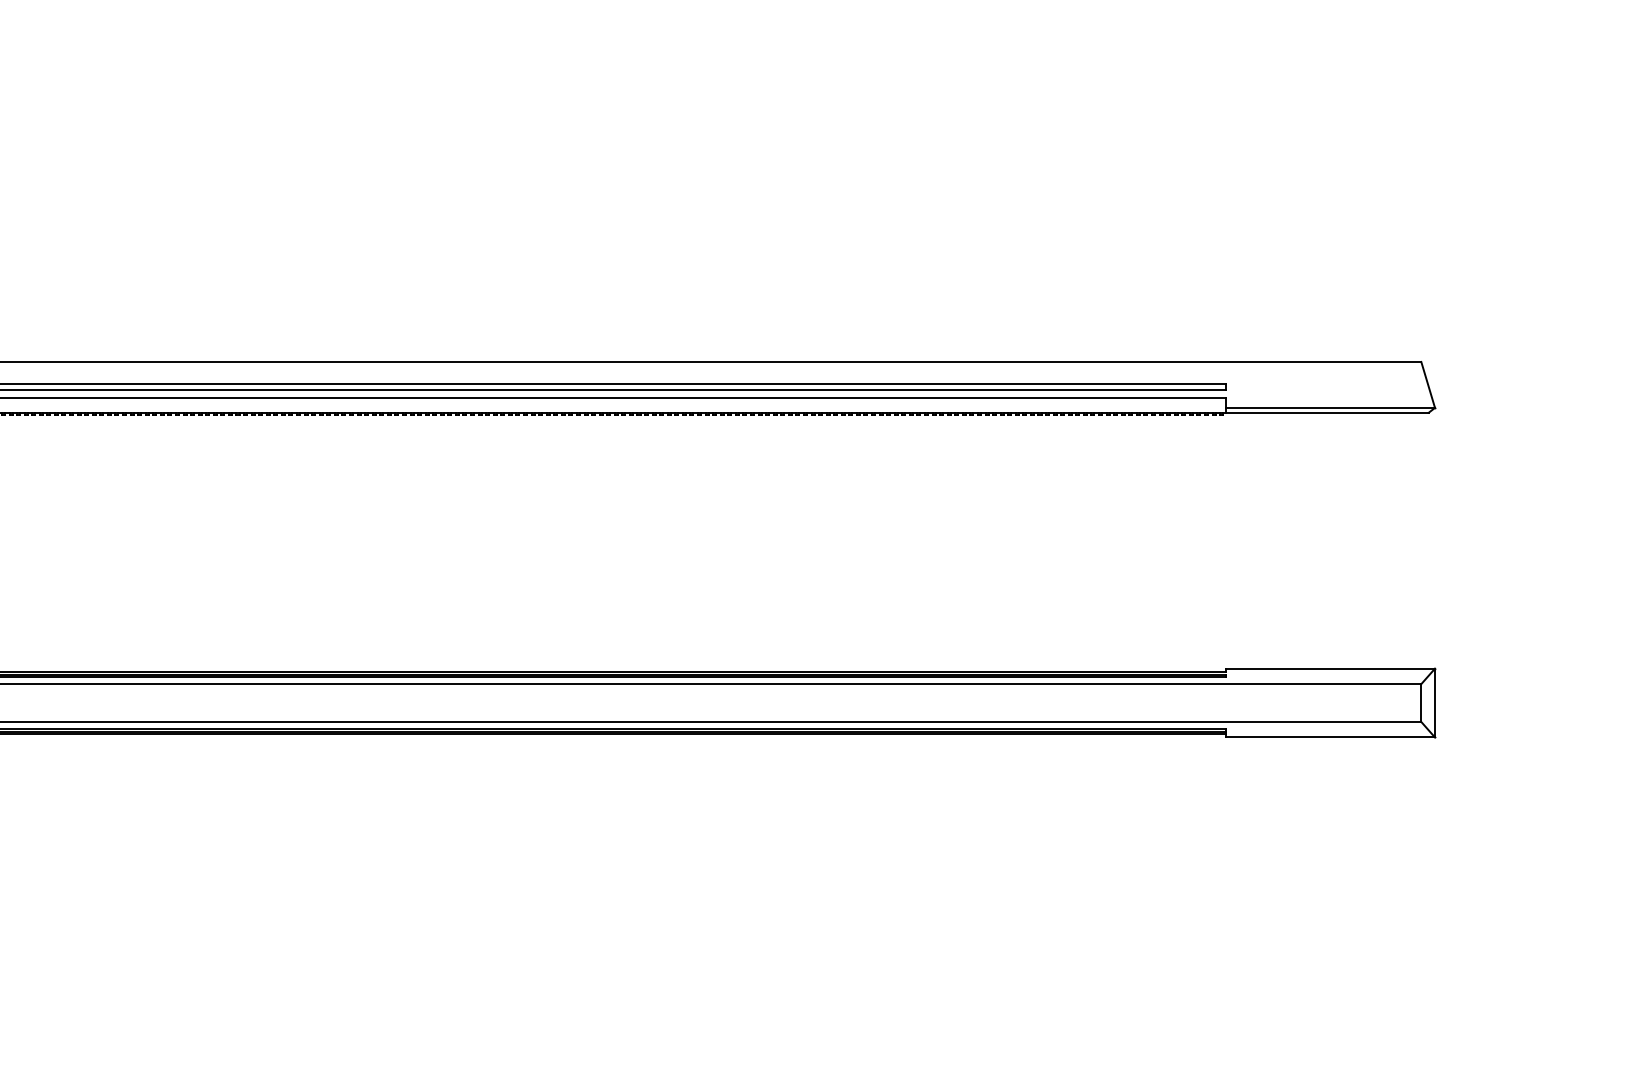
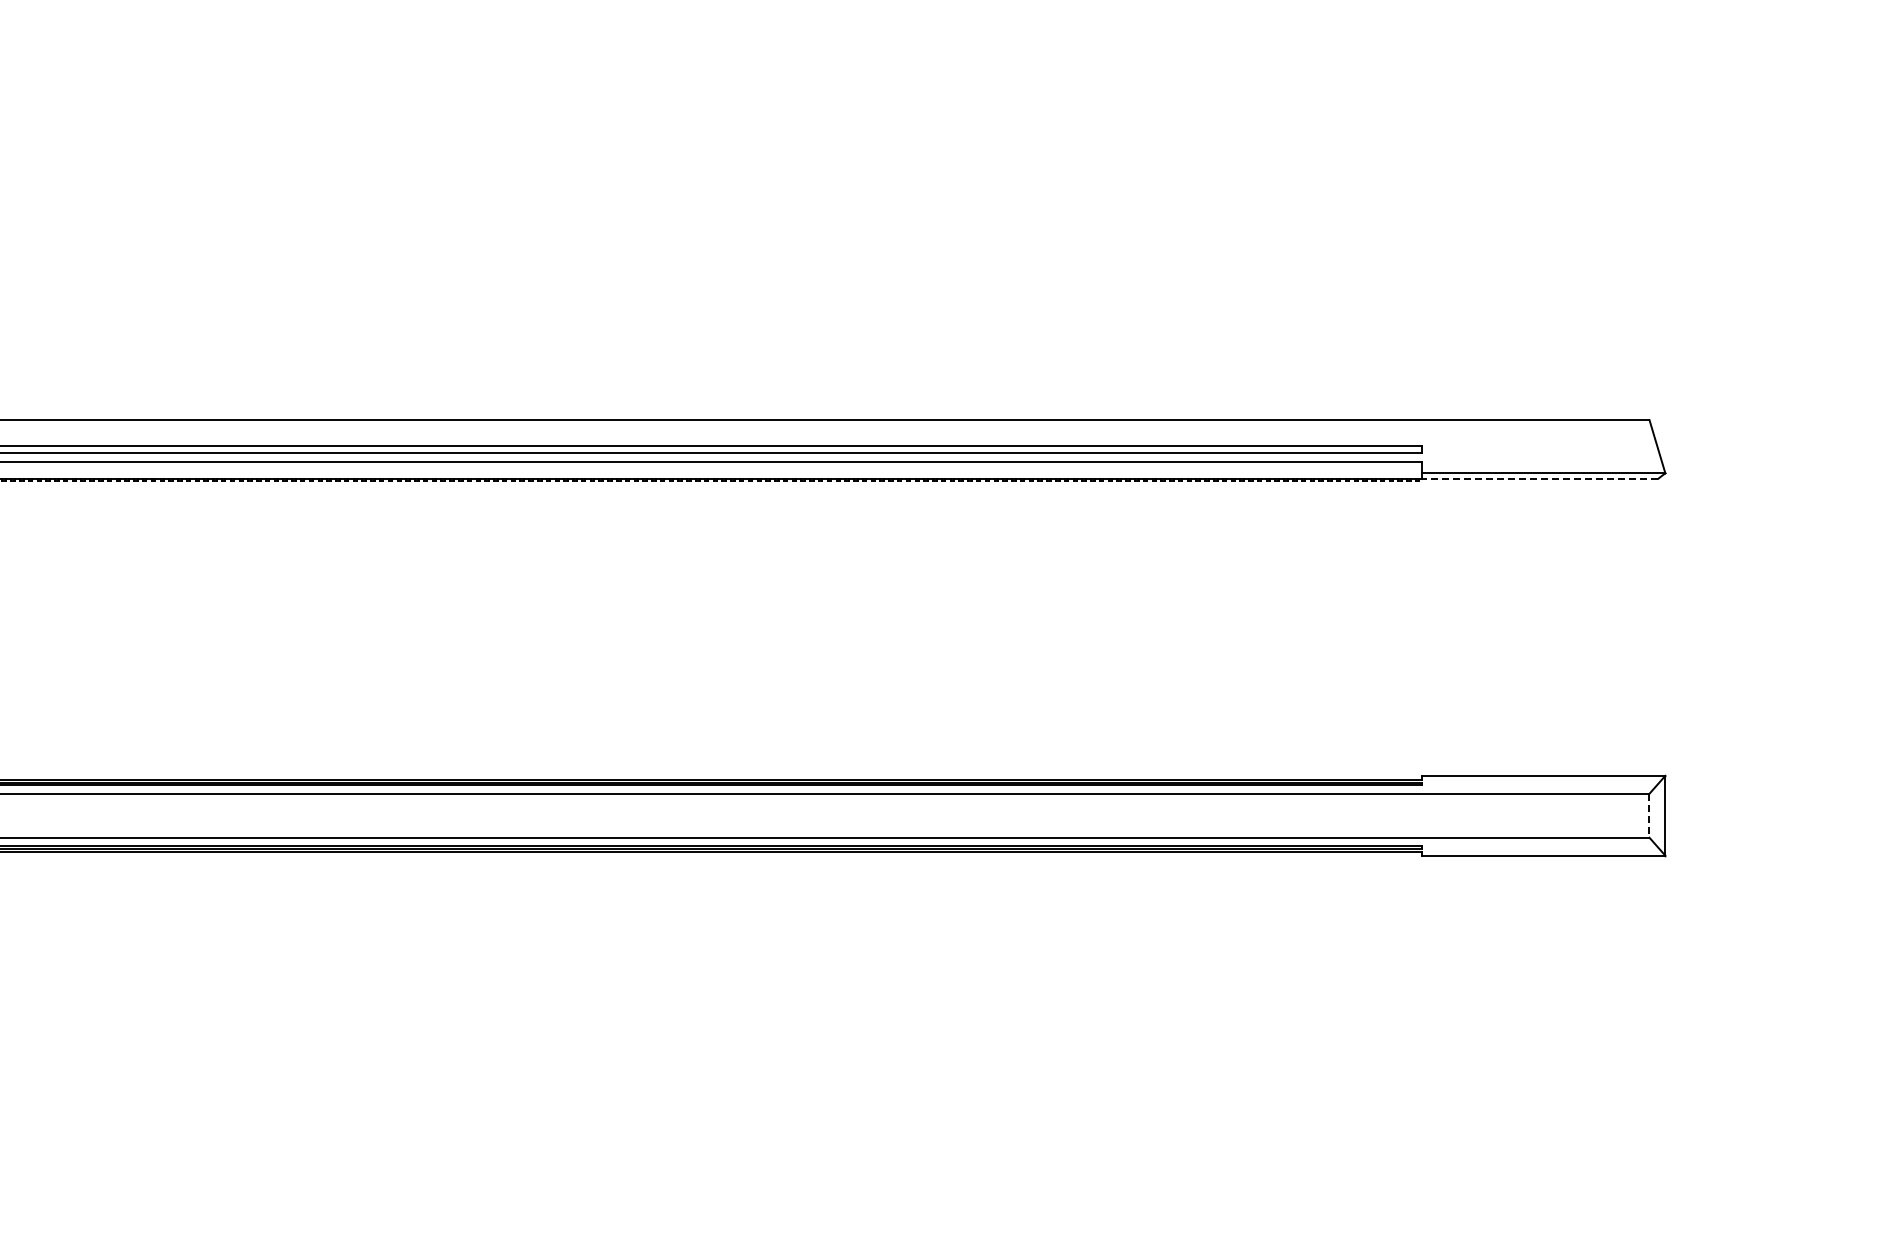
line: (1327, 412) -> (1540, 478), solid -> dashed
line: (1421, 702) -> (1649, 815), solid -> dashed

